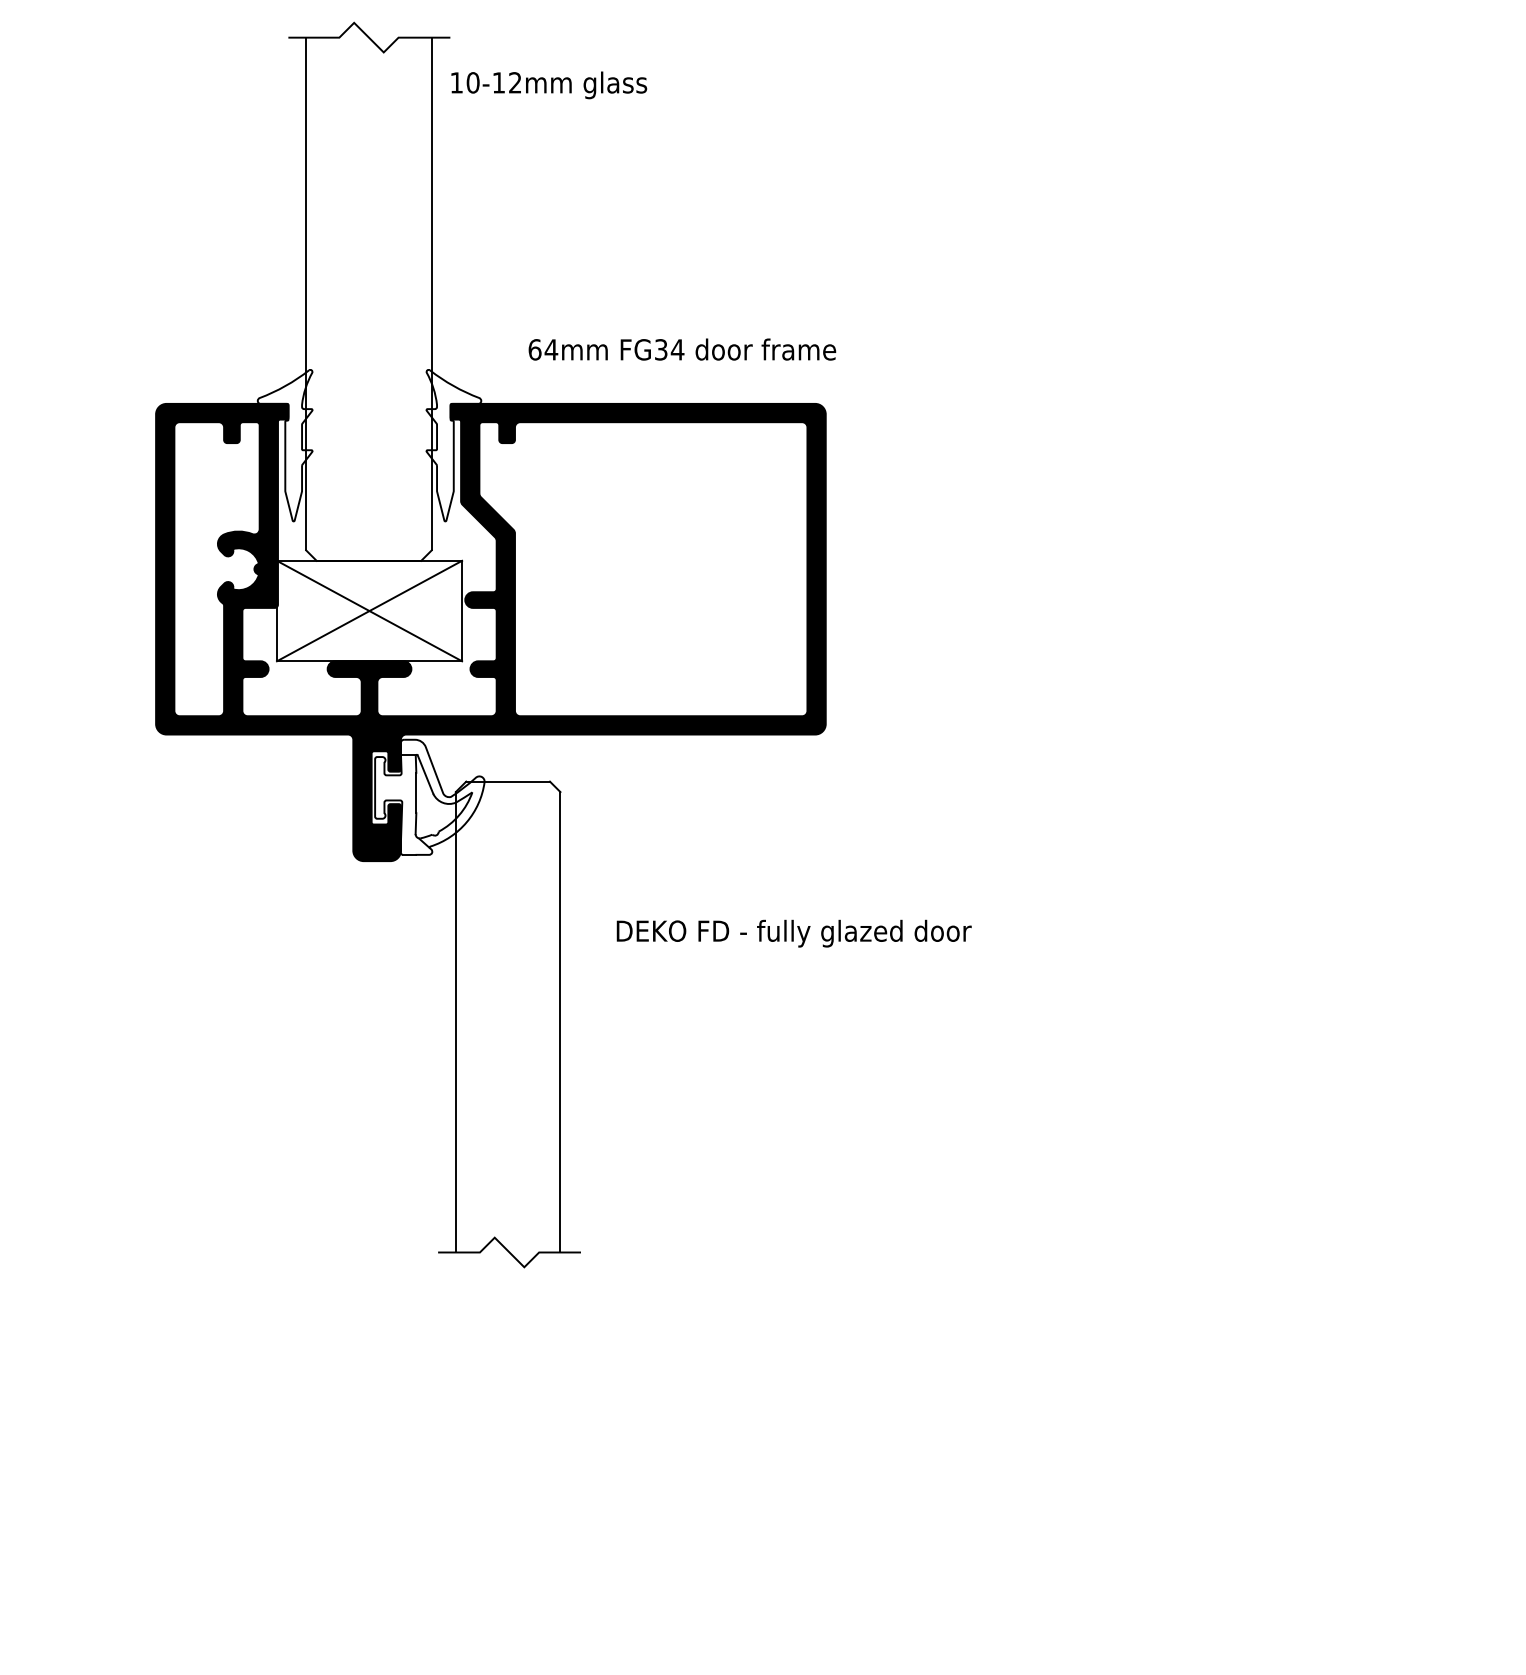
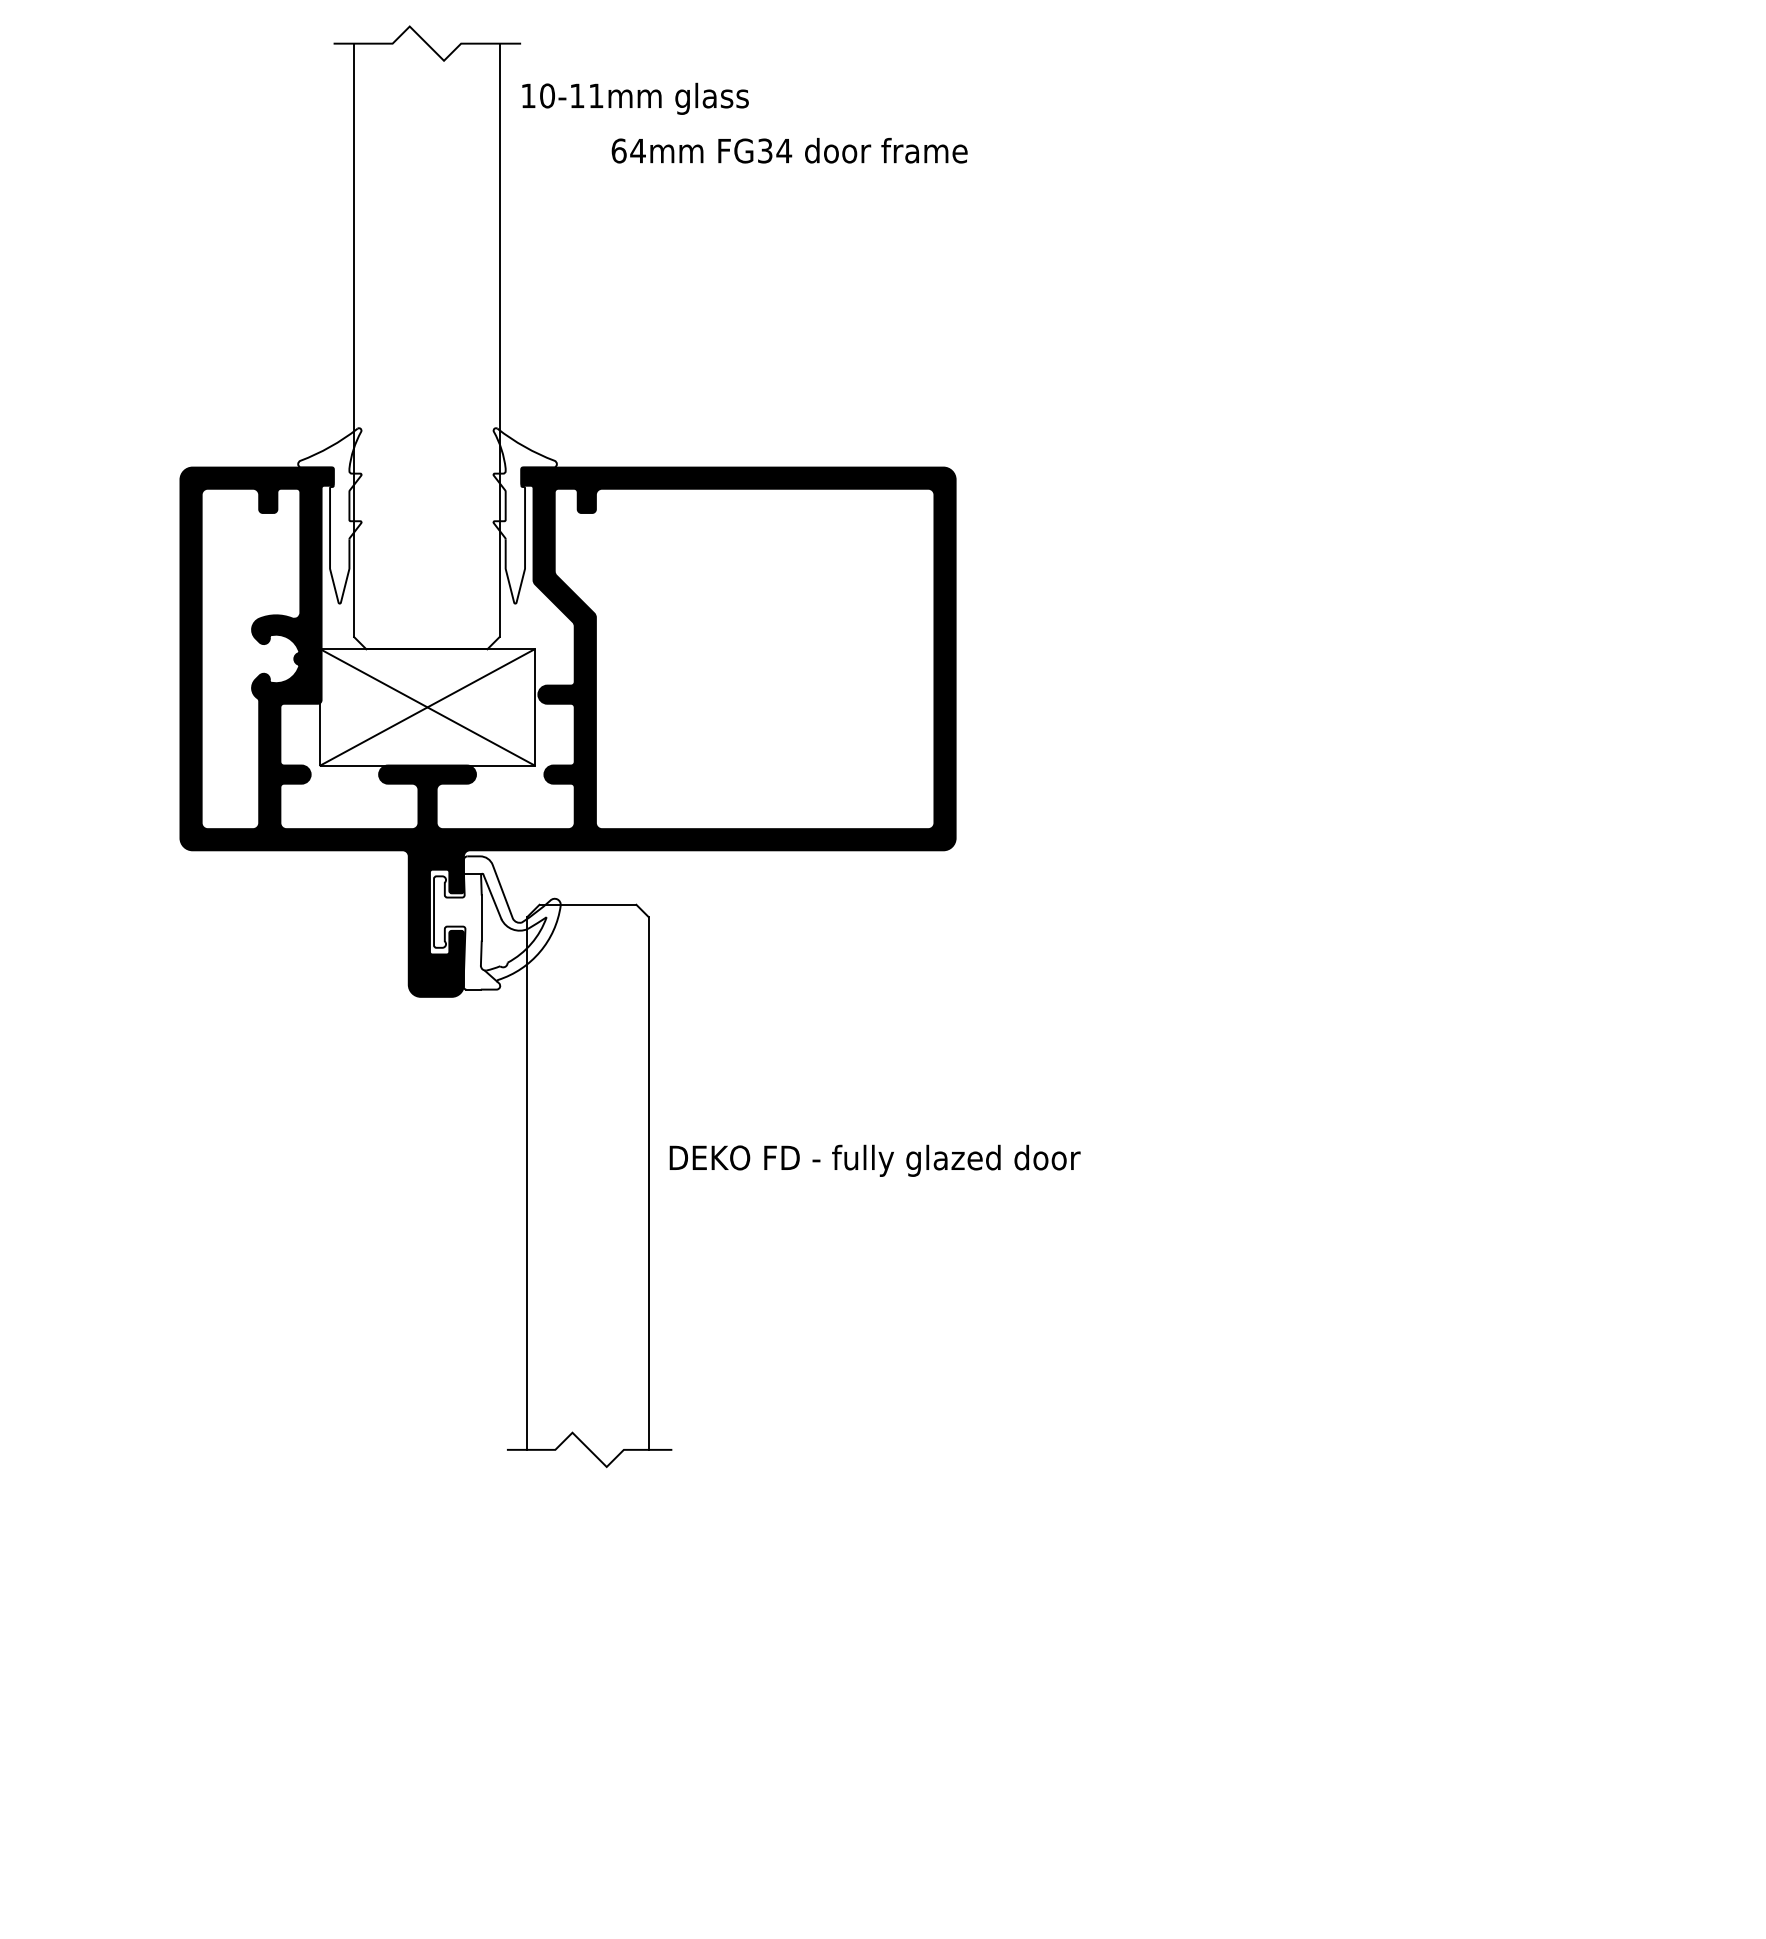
text: (515, 82) -> (596, 95), 10-12mm -> 10-11mm
text: (682, 349) -> (789, 150), moved
text: (793, 933) -> (874, 1160), moved

